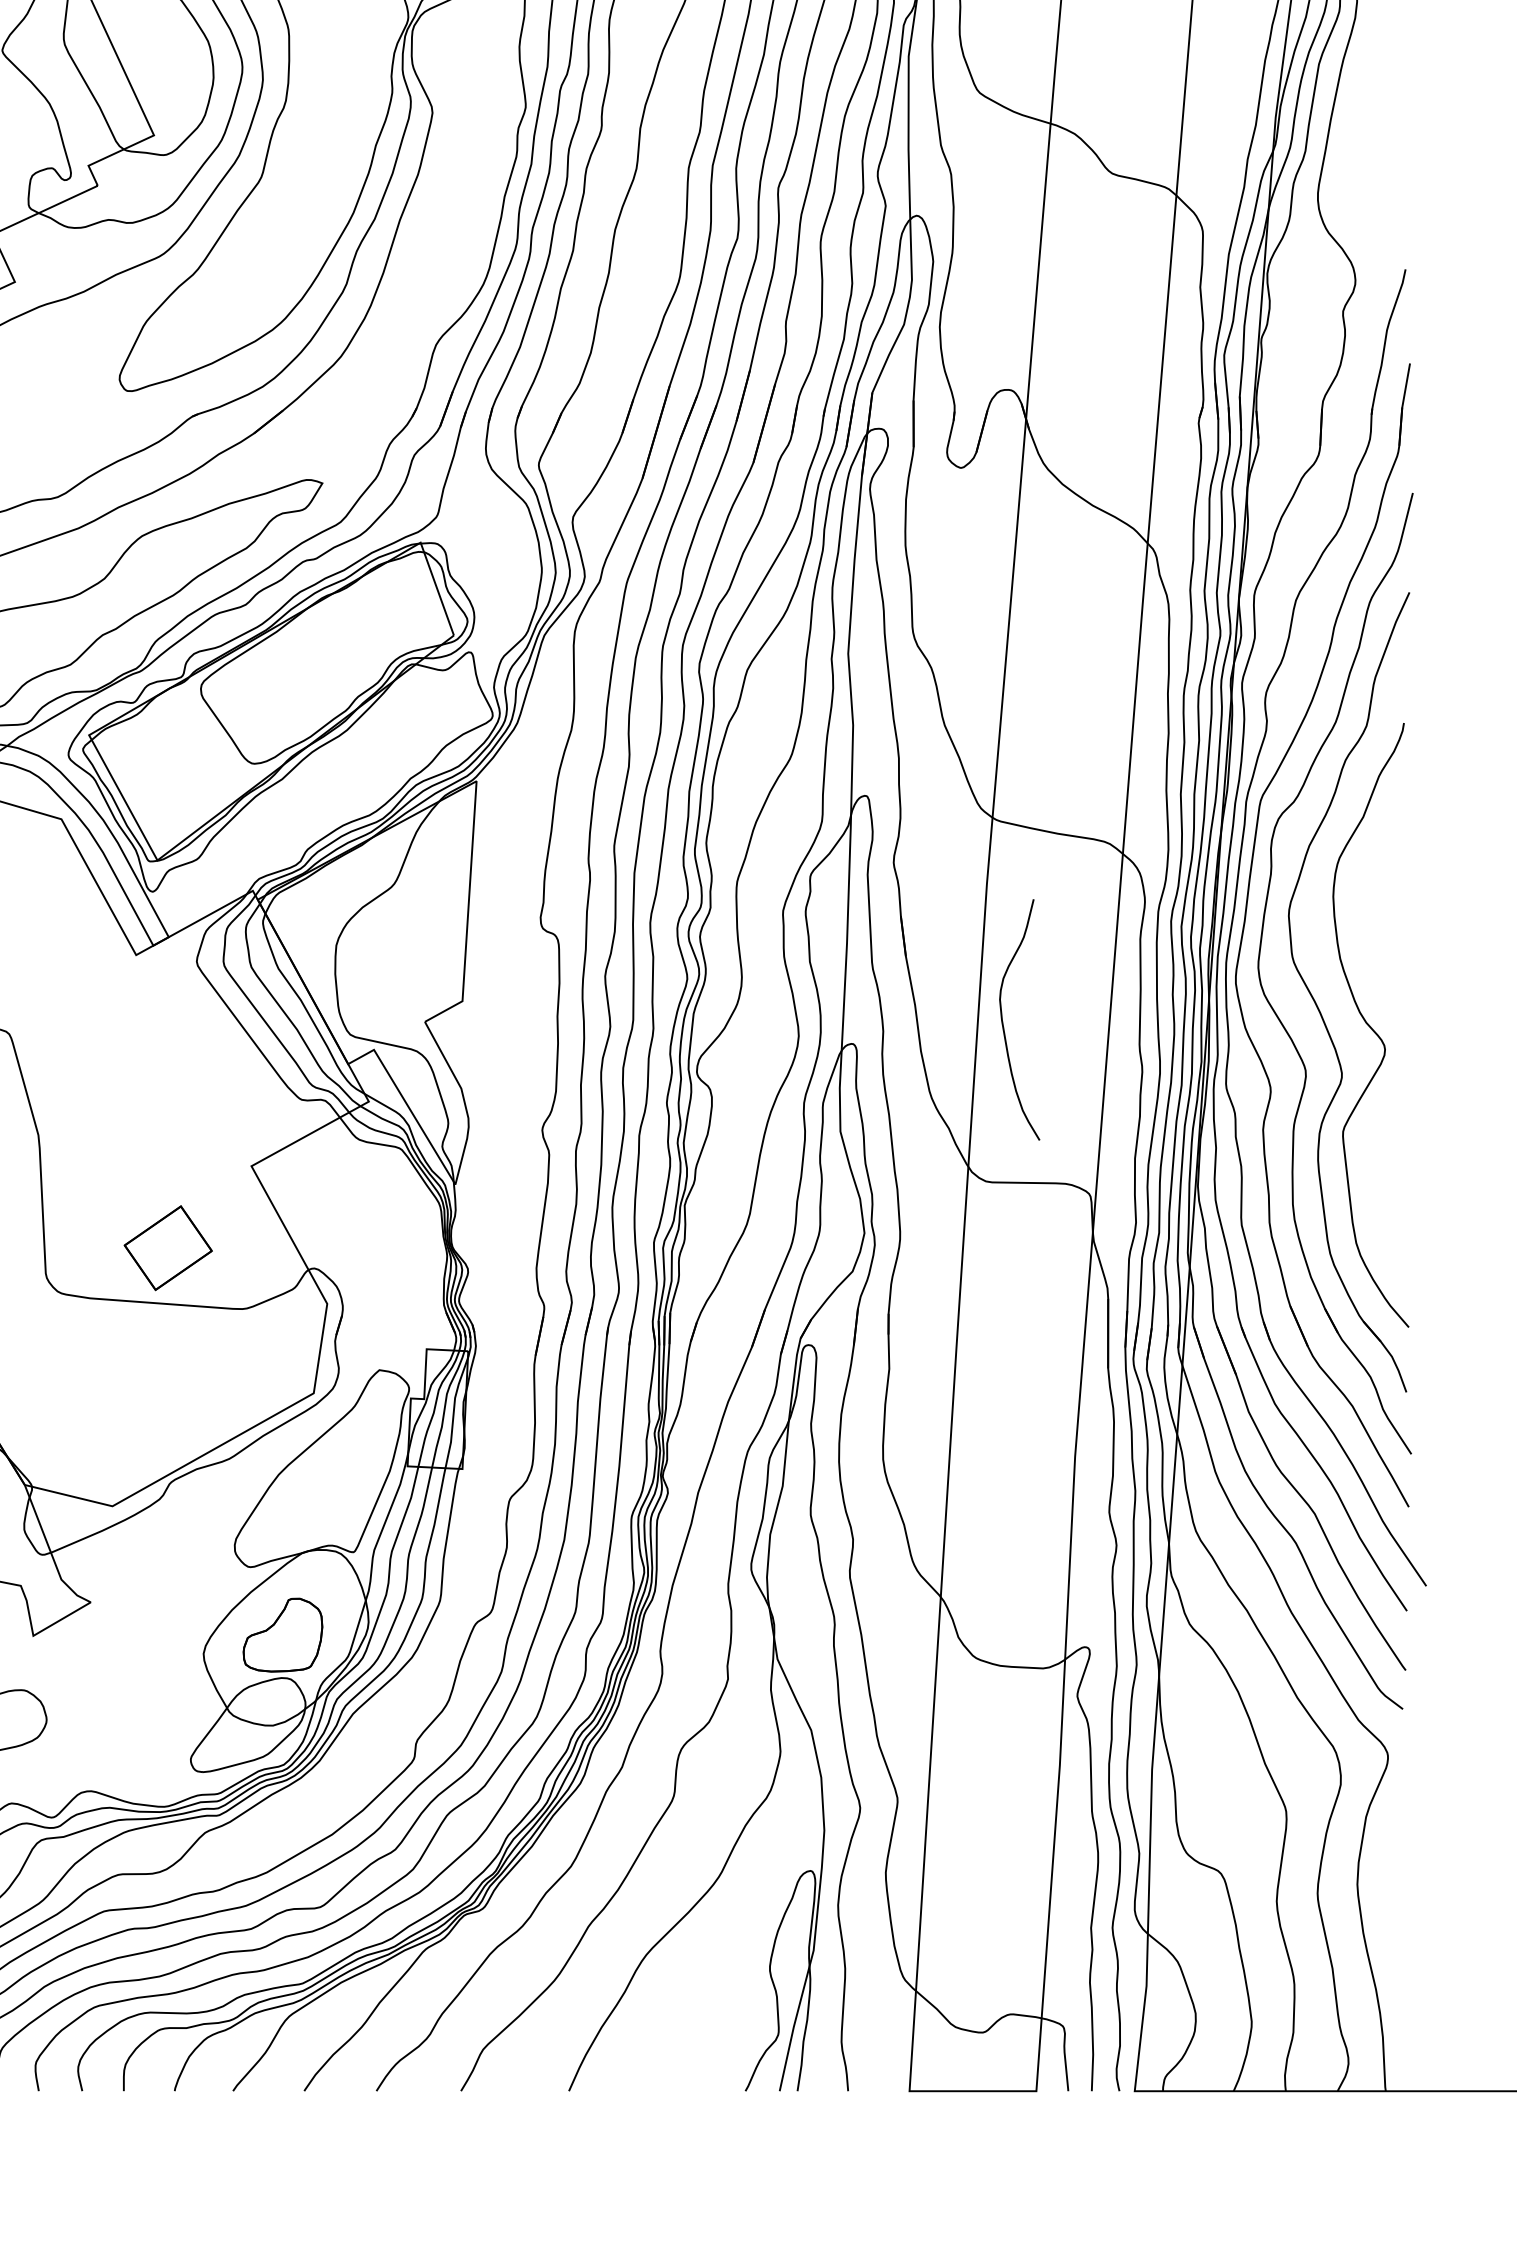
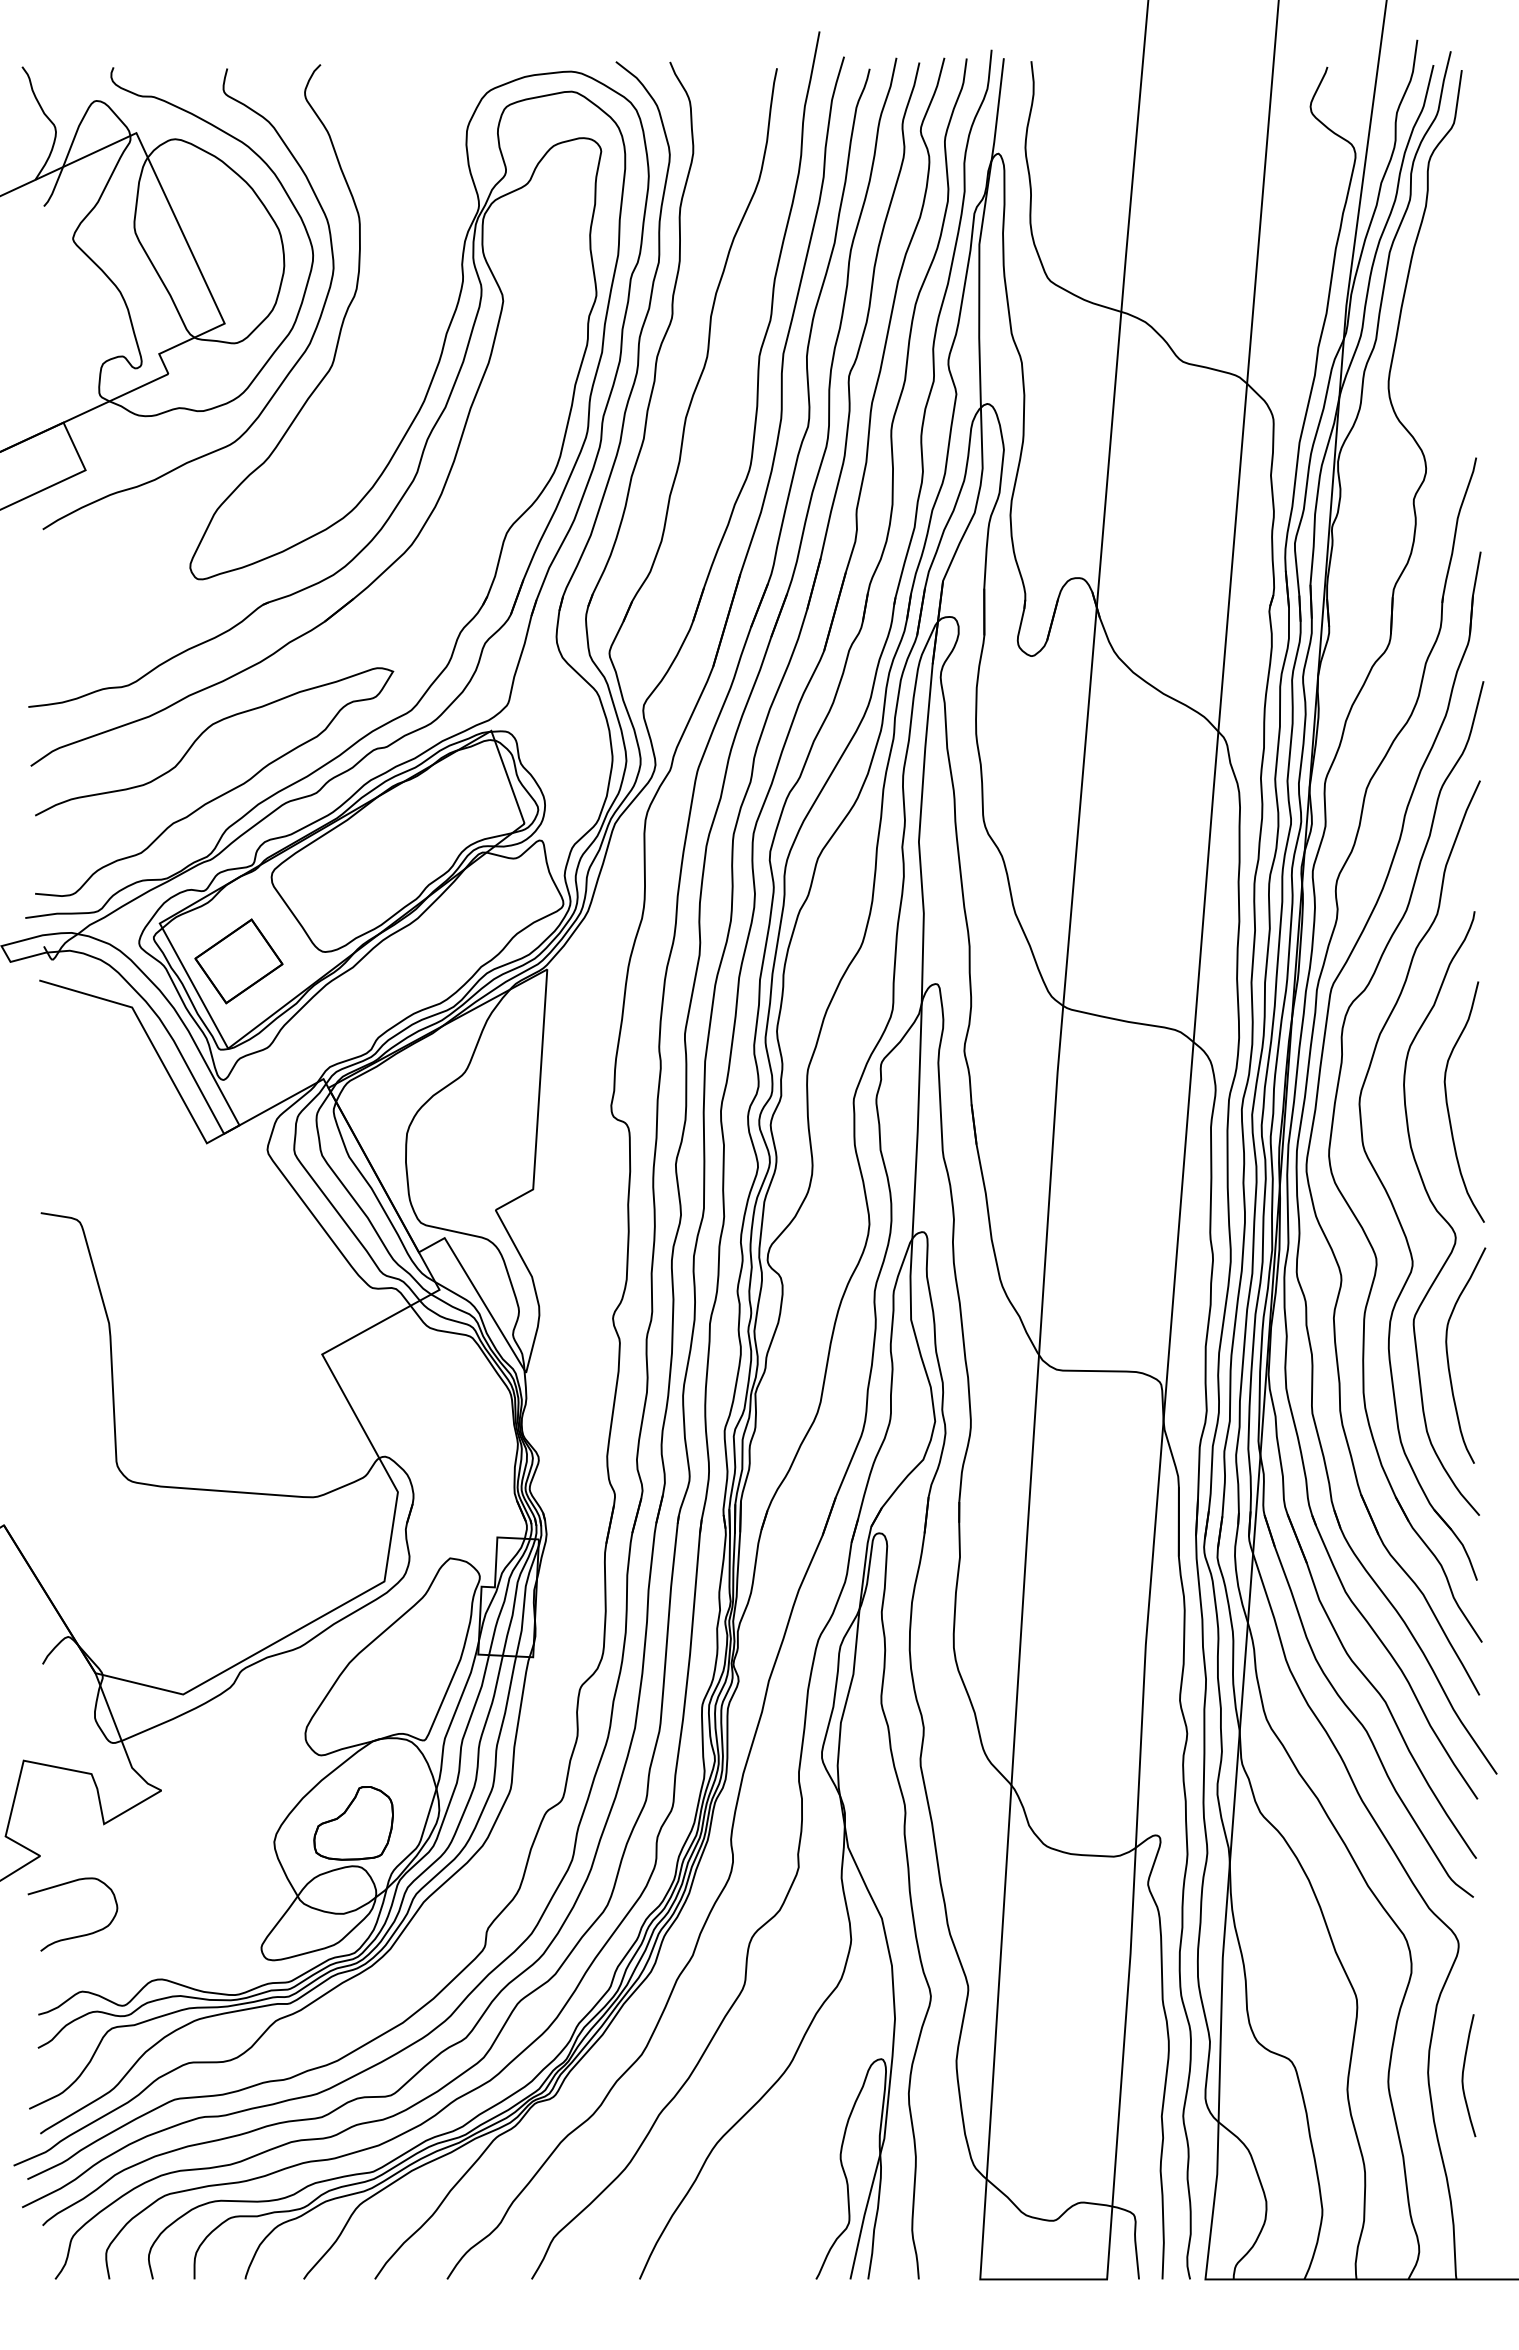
curve: (1003, 1023) -> (1448, 1105), moved
curve: (1377, 1167) -> (1448, 1355), added
part: (167, 1248) -> (238, 961), moved
curve: (1392, 1887) -> (1463, 2075), added

